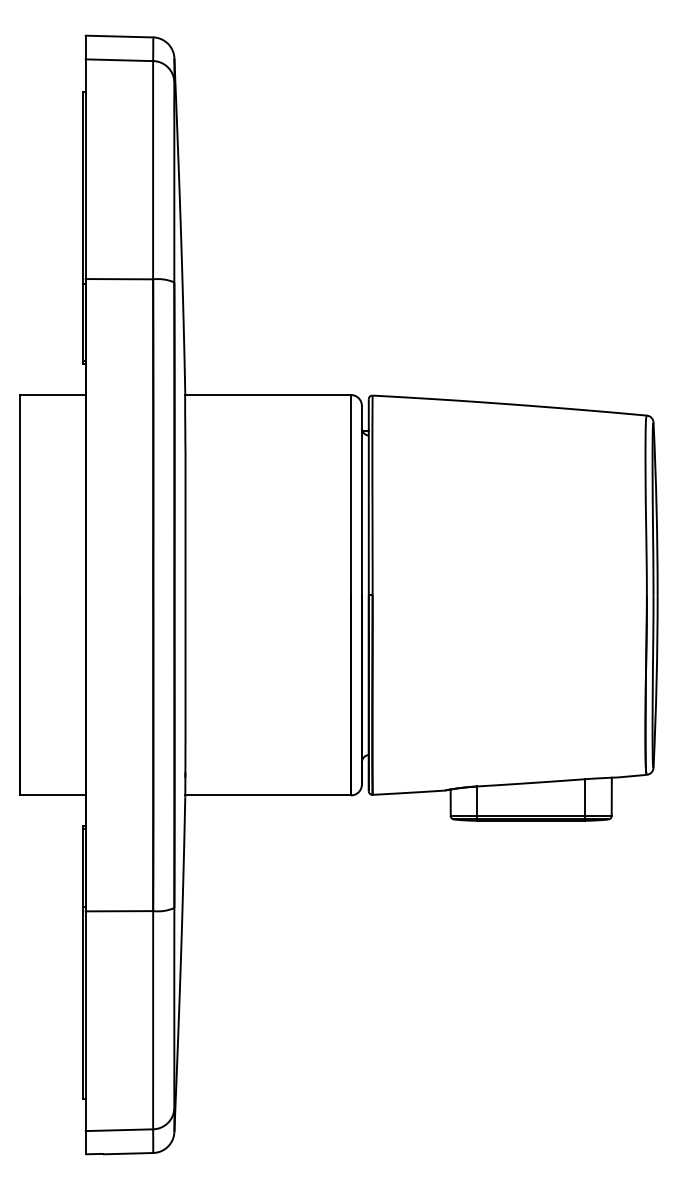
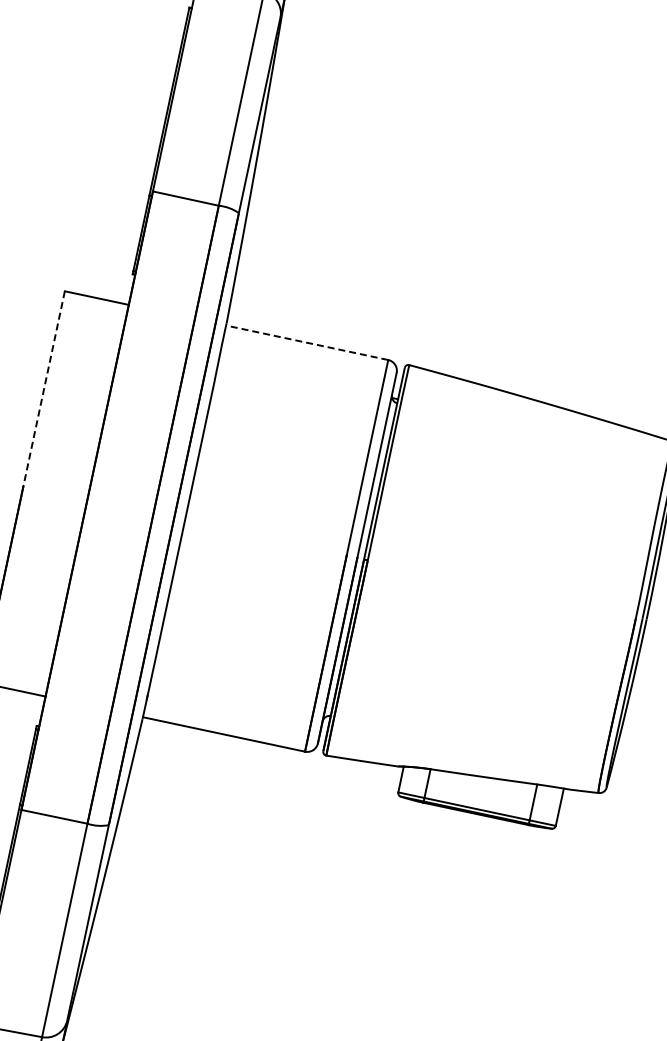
line: (268, 395) -> (307, 343), solid -> dashed
line: (20, 495) -> (44, 389), solid -> dashed

